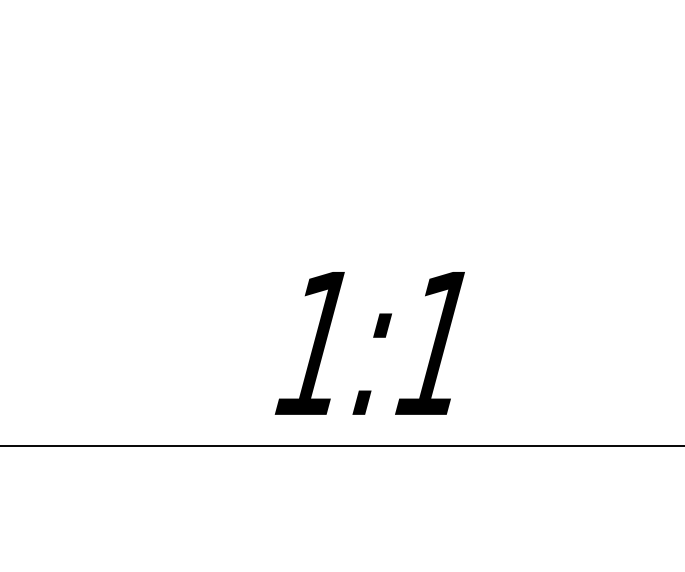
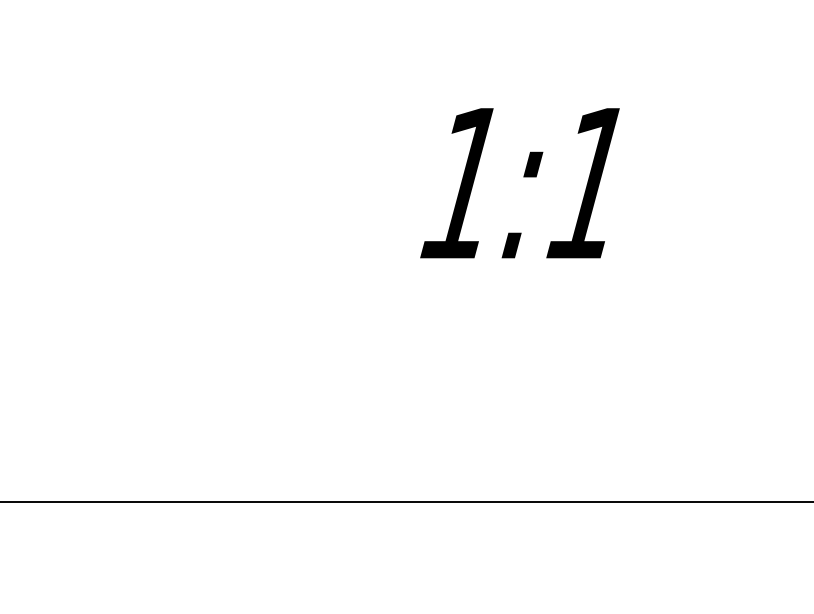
text: (369, 343) -> (519, 183), moved

